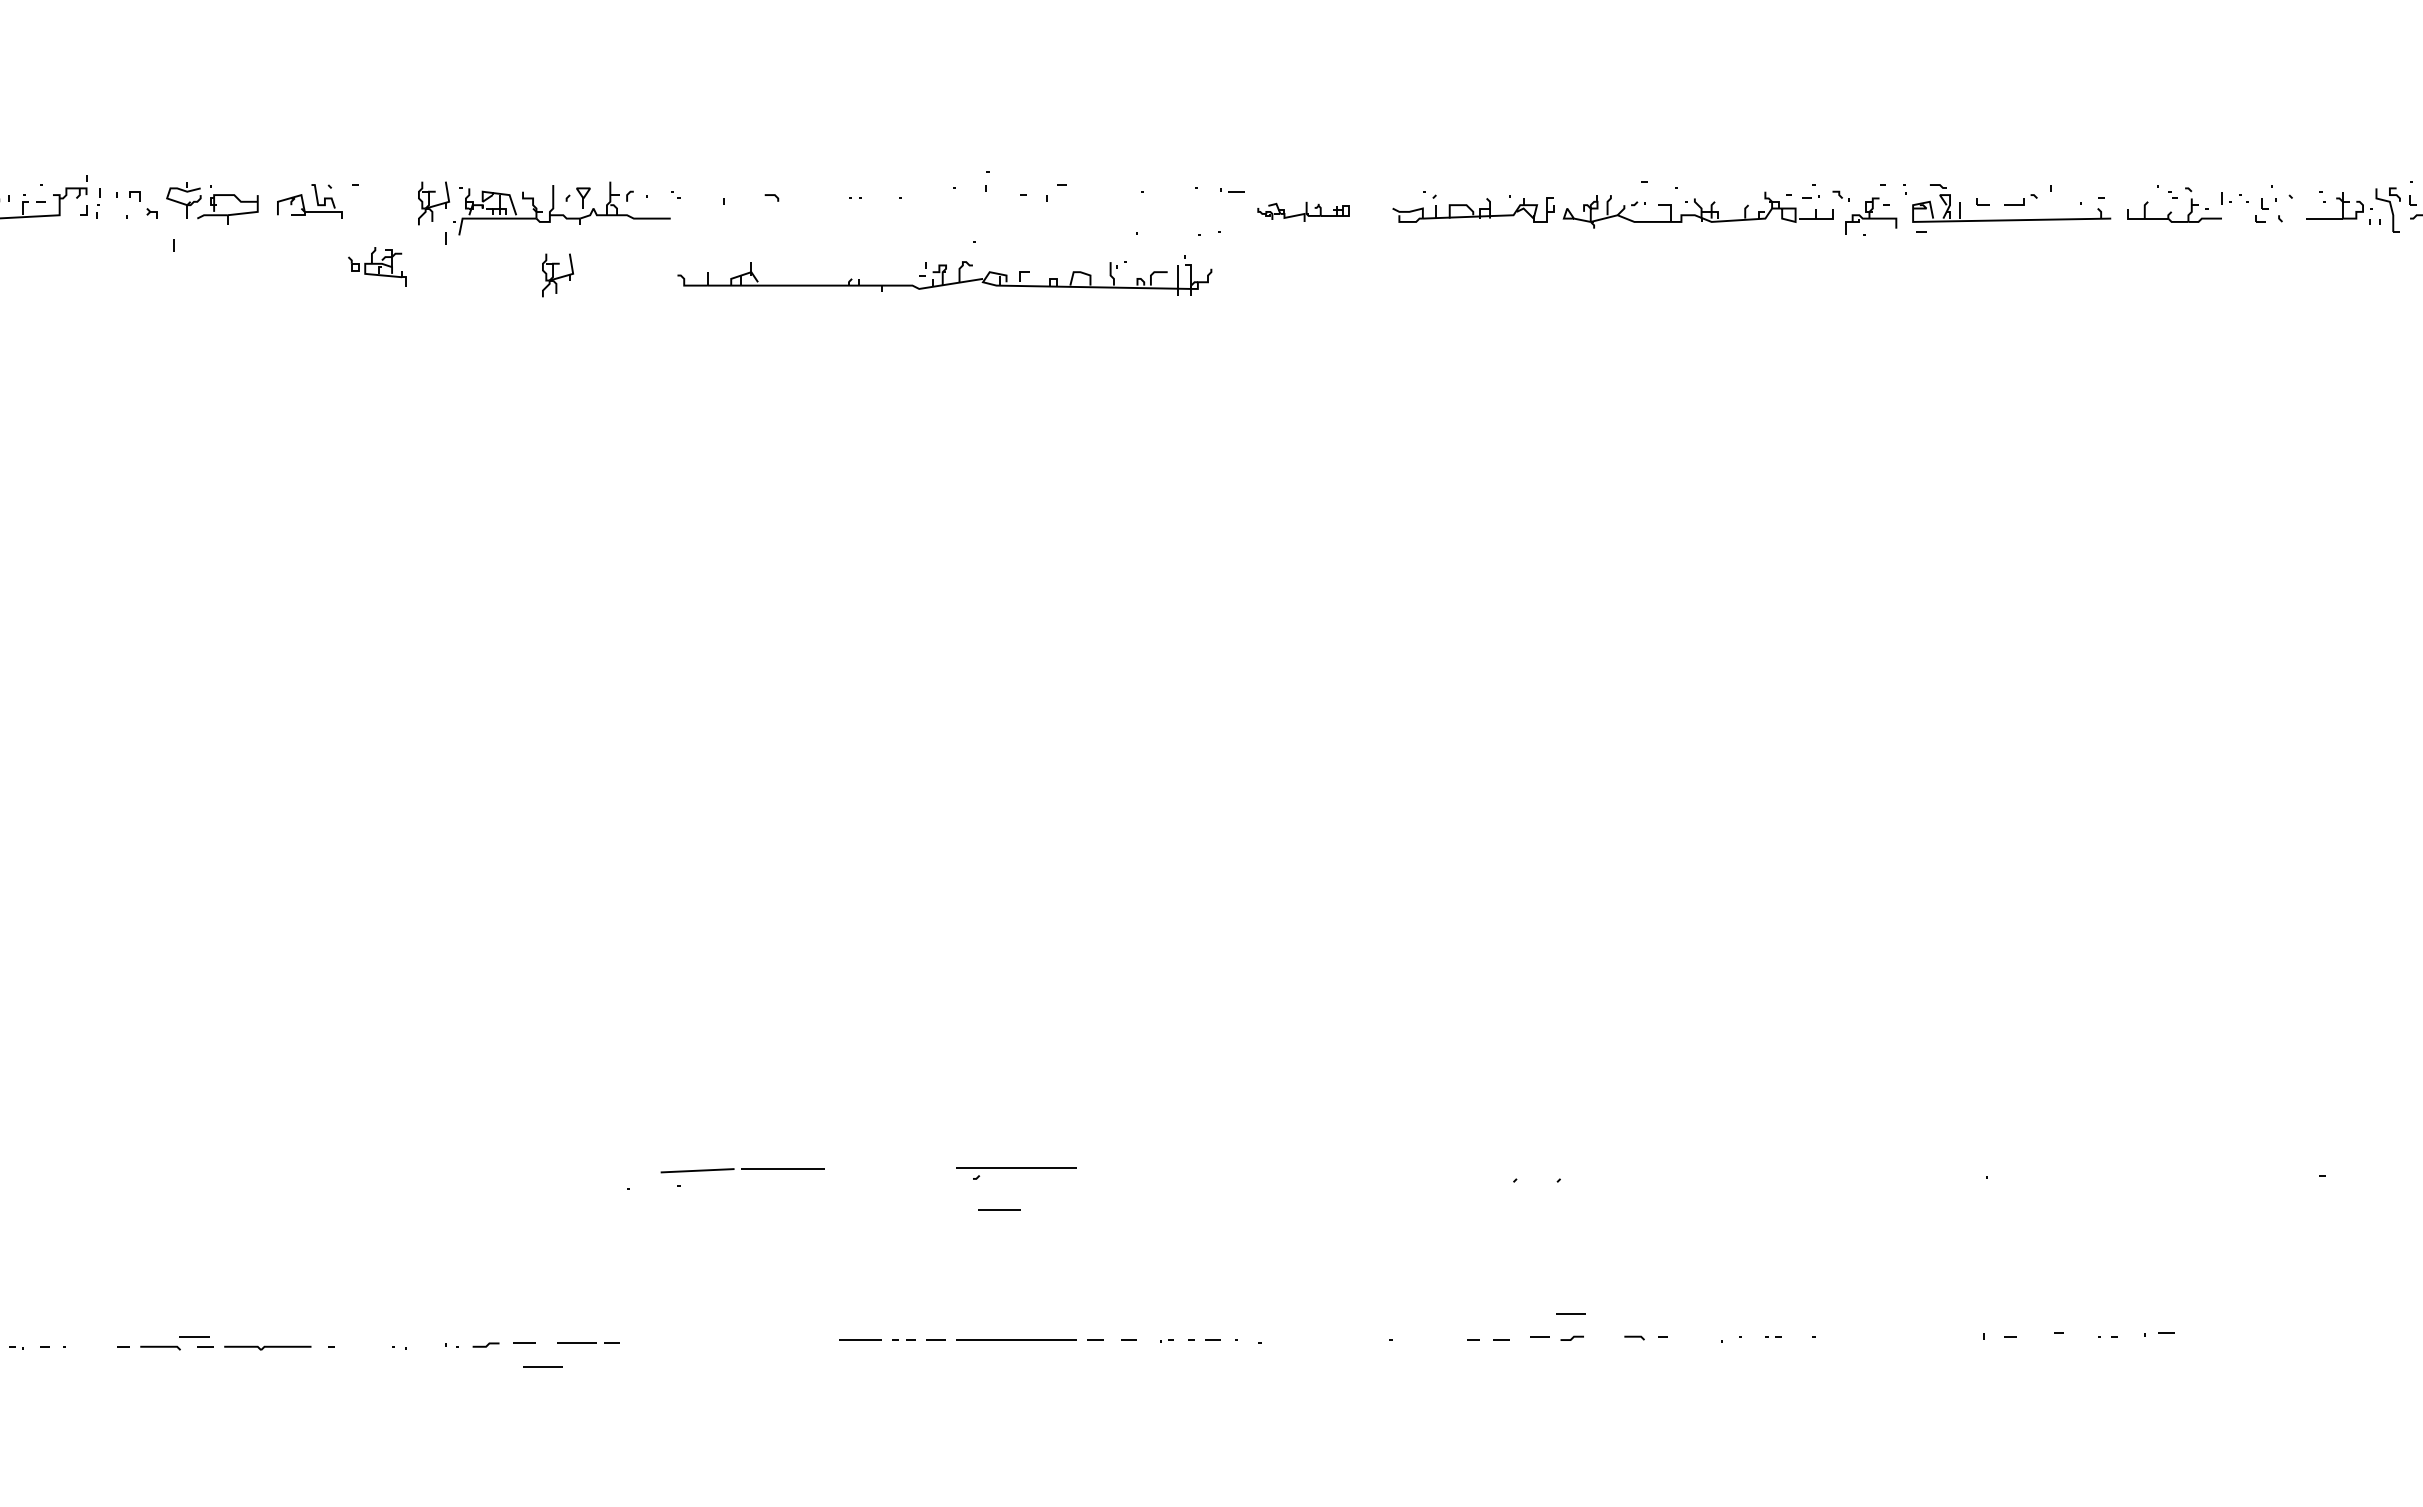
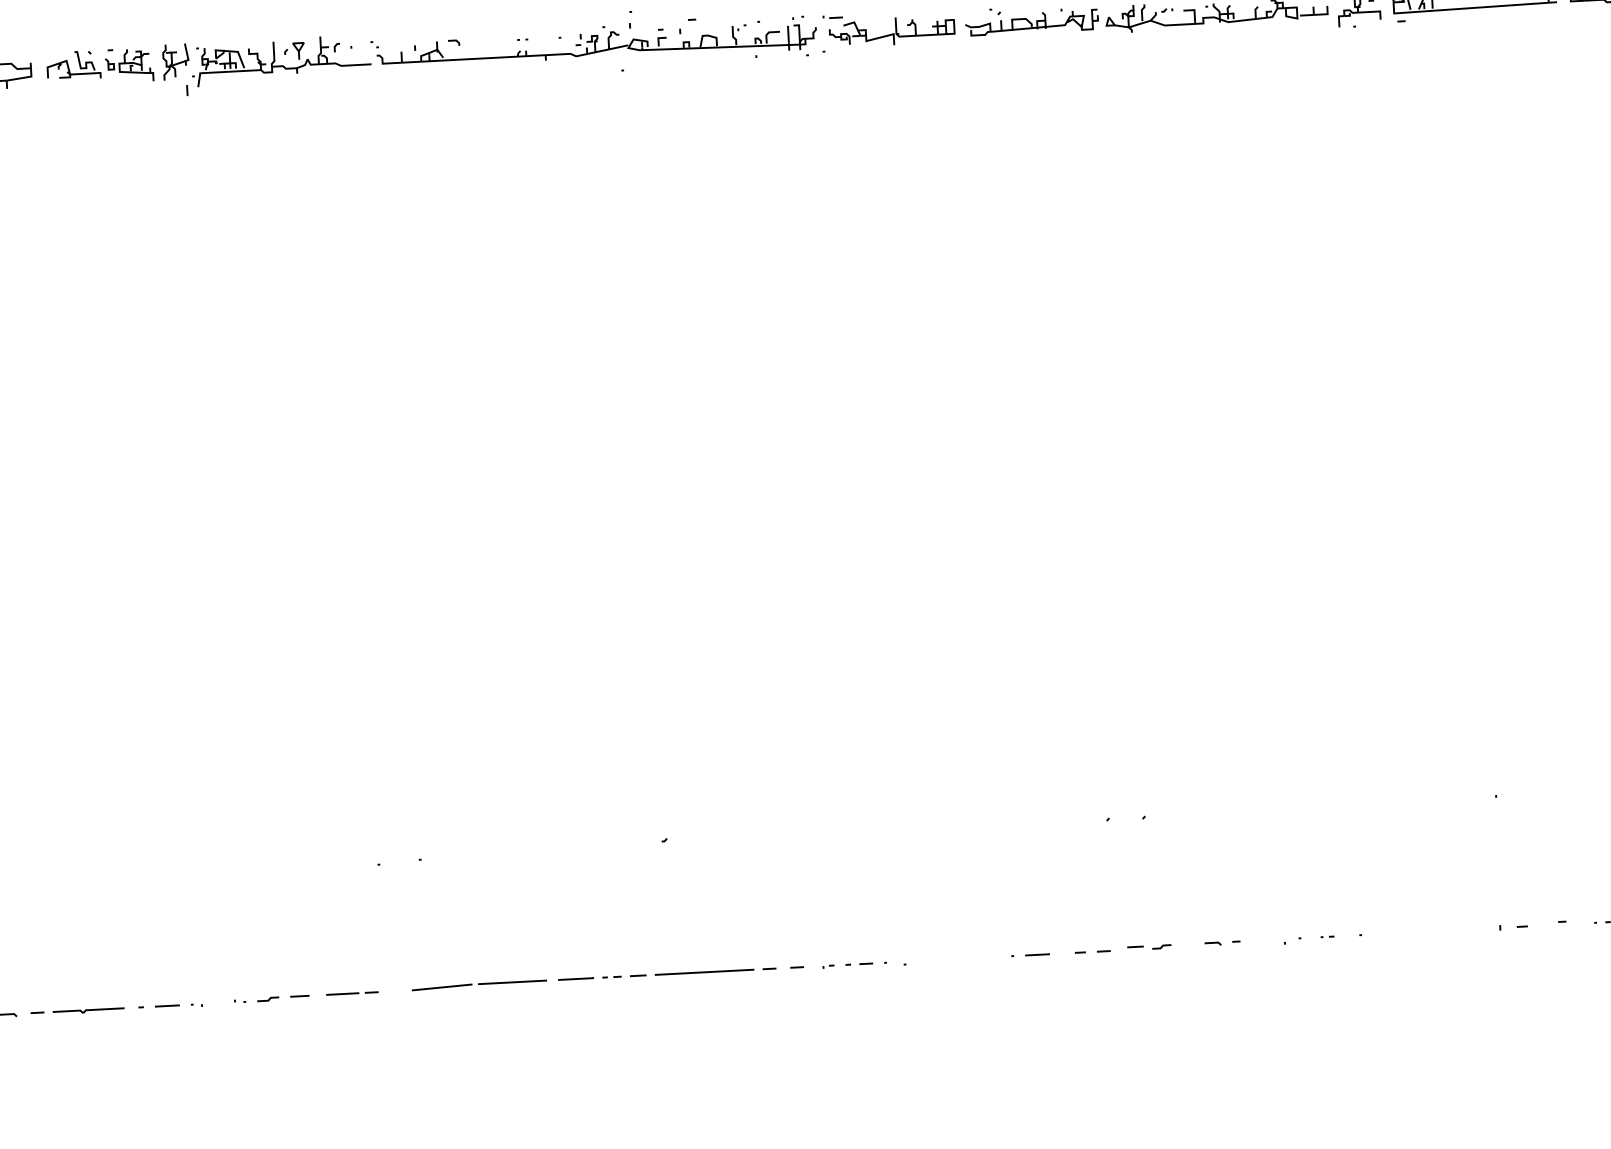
part: (1303, 211) -> (892, 31), size x1.67
part: (377, 266) -> (129, 65), moved
part: (557, 275) -> (280, 116), removed
part: (944, 275) -> (596, 44), moved
line: (1016, 1167) -> (697, 830), removed
part: (742, 1170) -> (479, 985), moved
line: (999, 1209) -> (684, 865), removed
line: (1570, 1313) -> (1036, 954), moved
line: (194, 1336) -> (167, 1005), moved
line: (542, 1366) -> (315, 1014), removed

